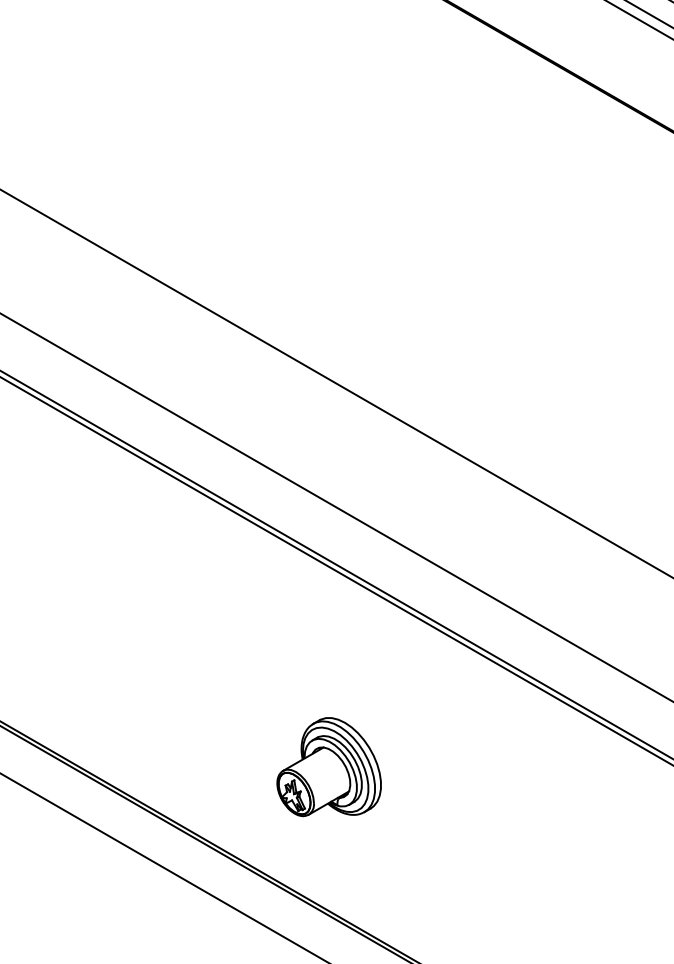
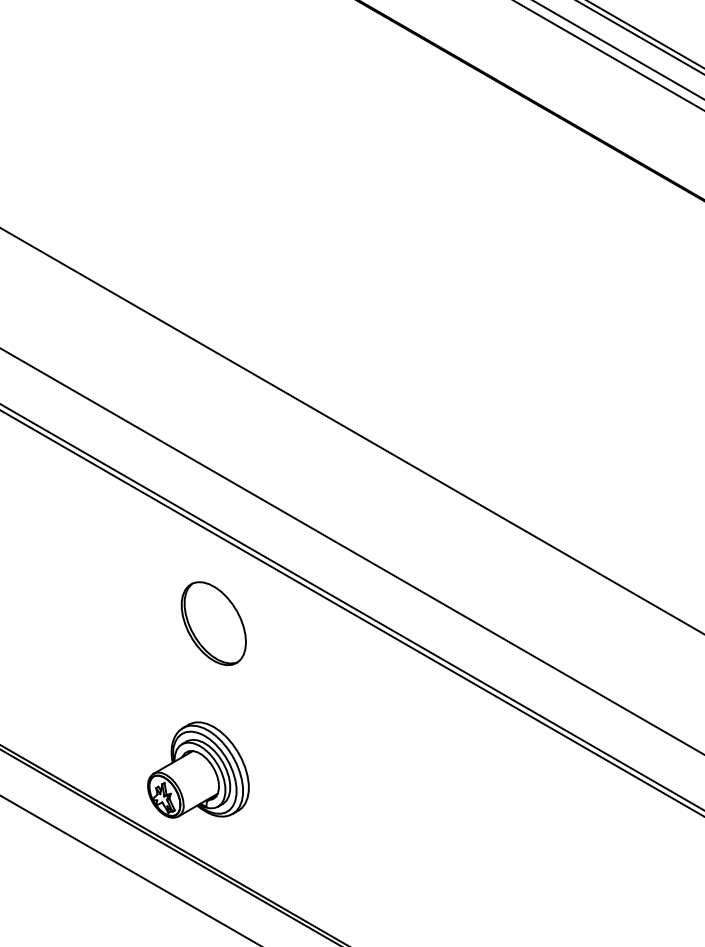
part: (254, 616) -> (213, 623), added
part: (329, 766) -> (198, 769), moved

